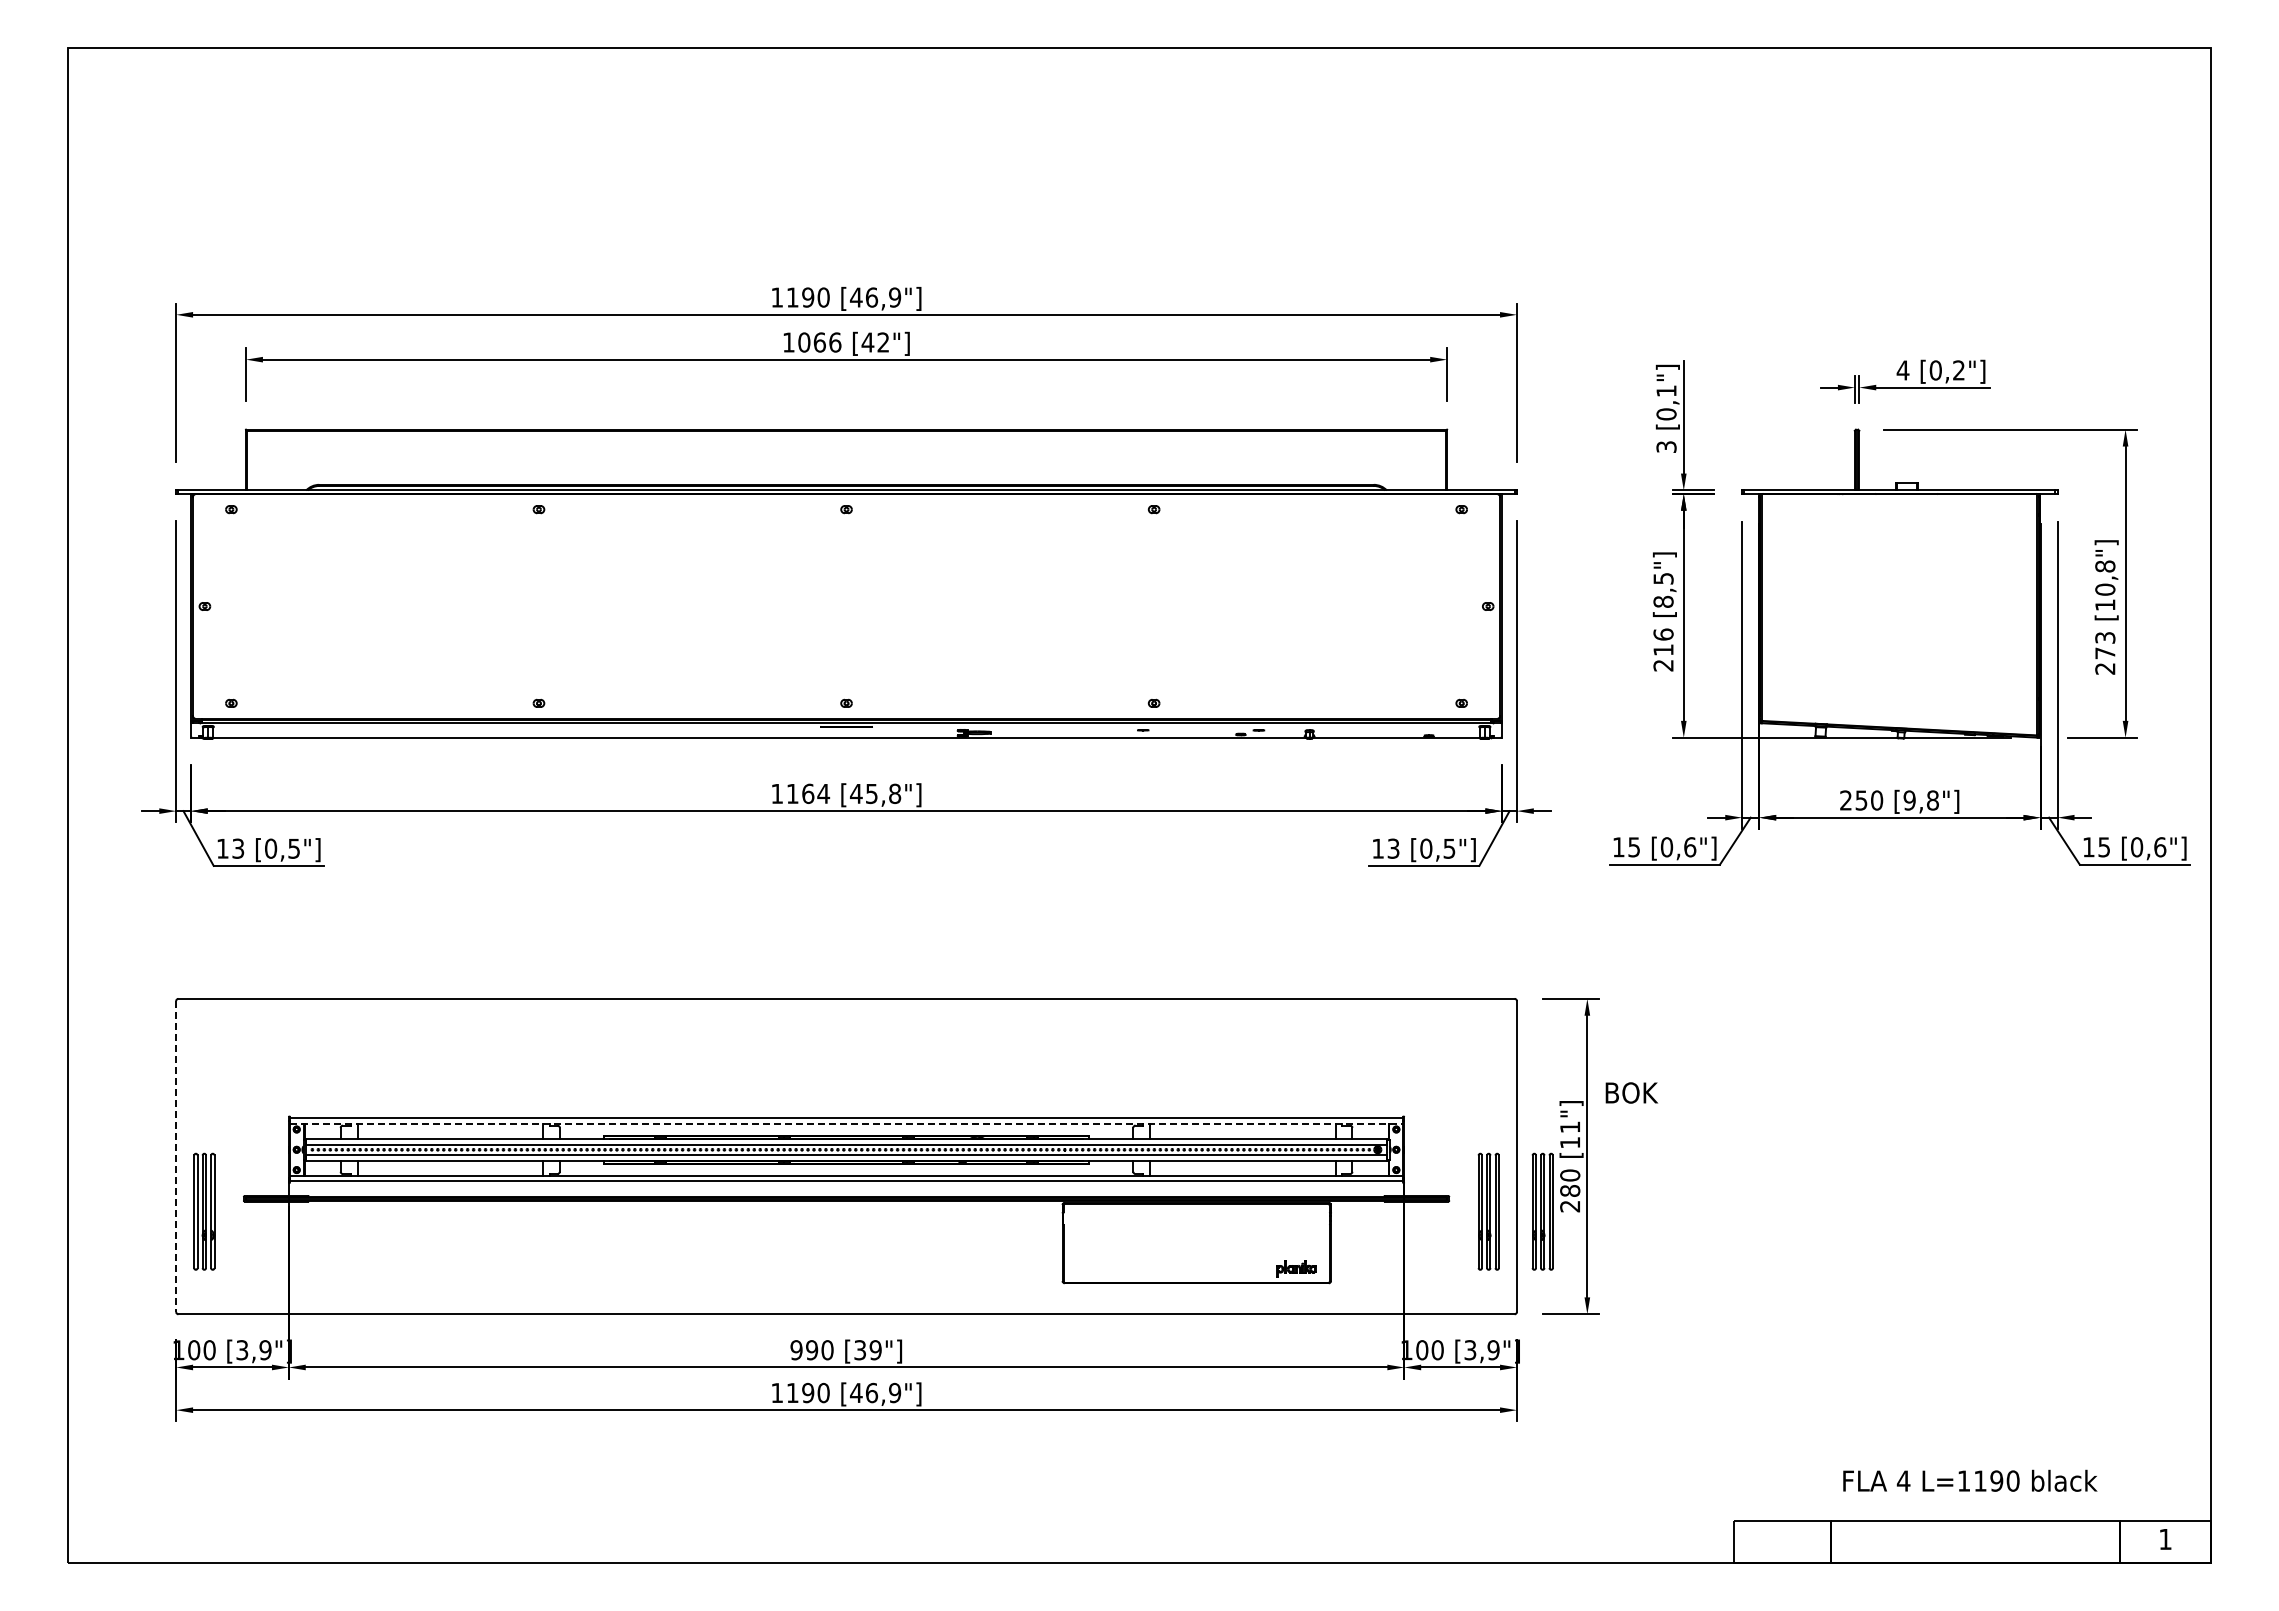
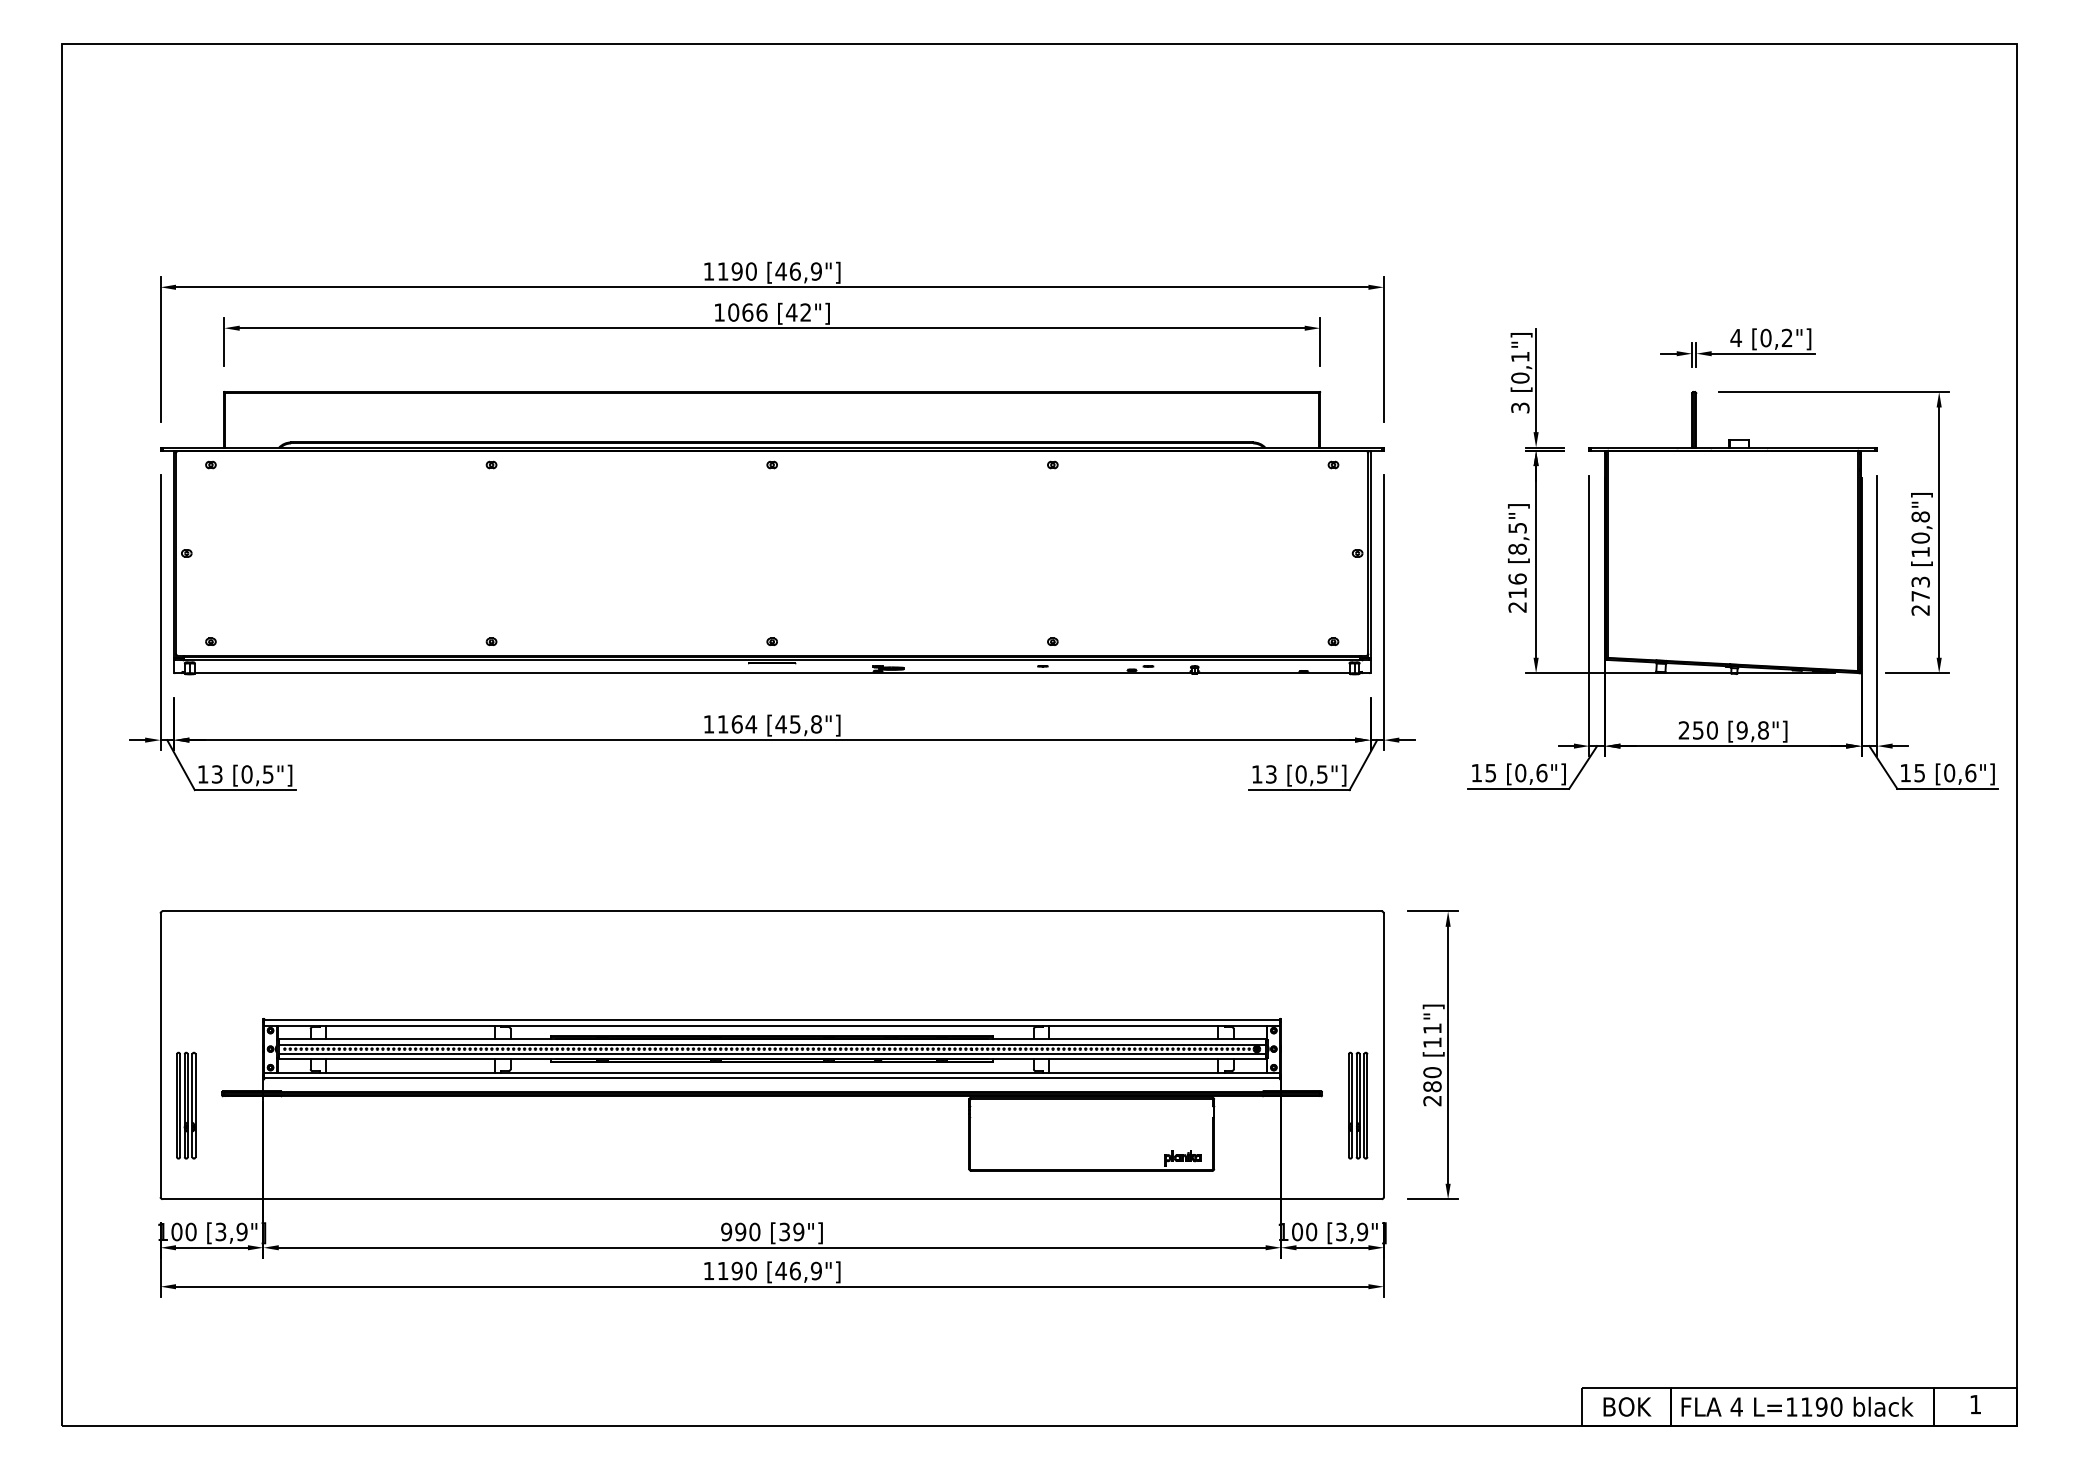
text: (1631, 1092) -> (1627, 1406), moved
line: (846, 1123) -> (772, 1025), dashed -> solid
line: (176, 1157) -> (160, 1056), dashed -> solid
part: (1542, 1211) -> (1407, 1105), removed
text: (1970, 1480) -> (1797, 1406), moved

